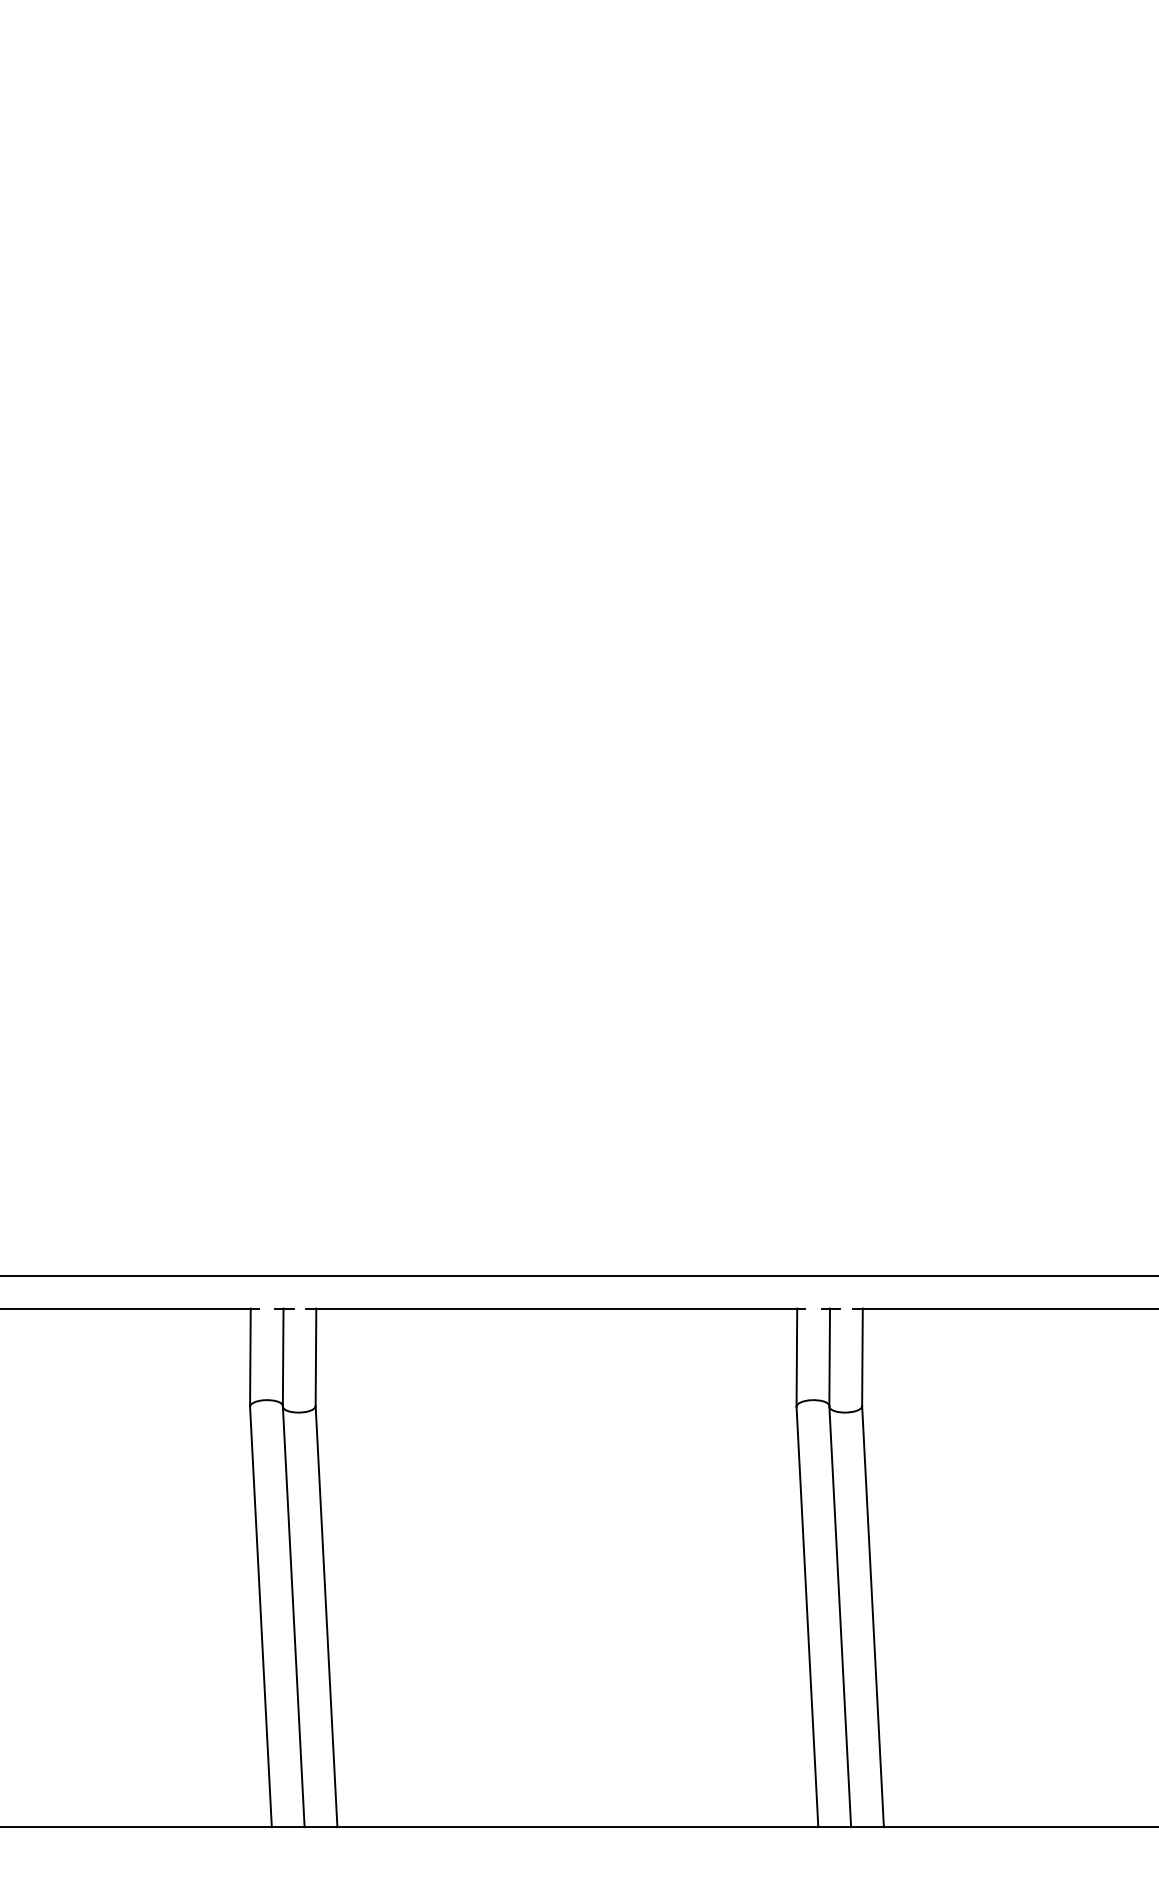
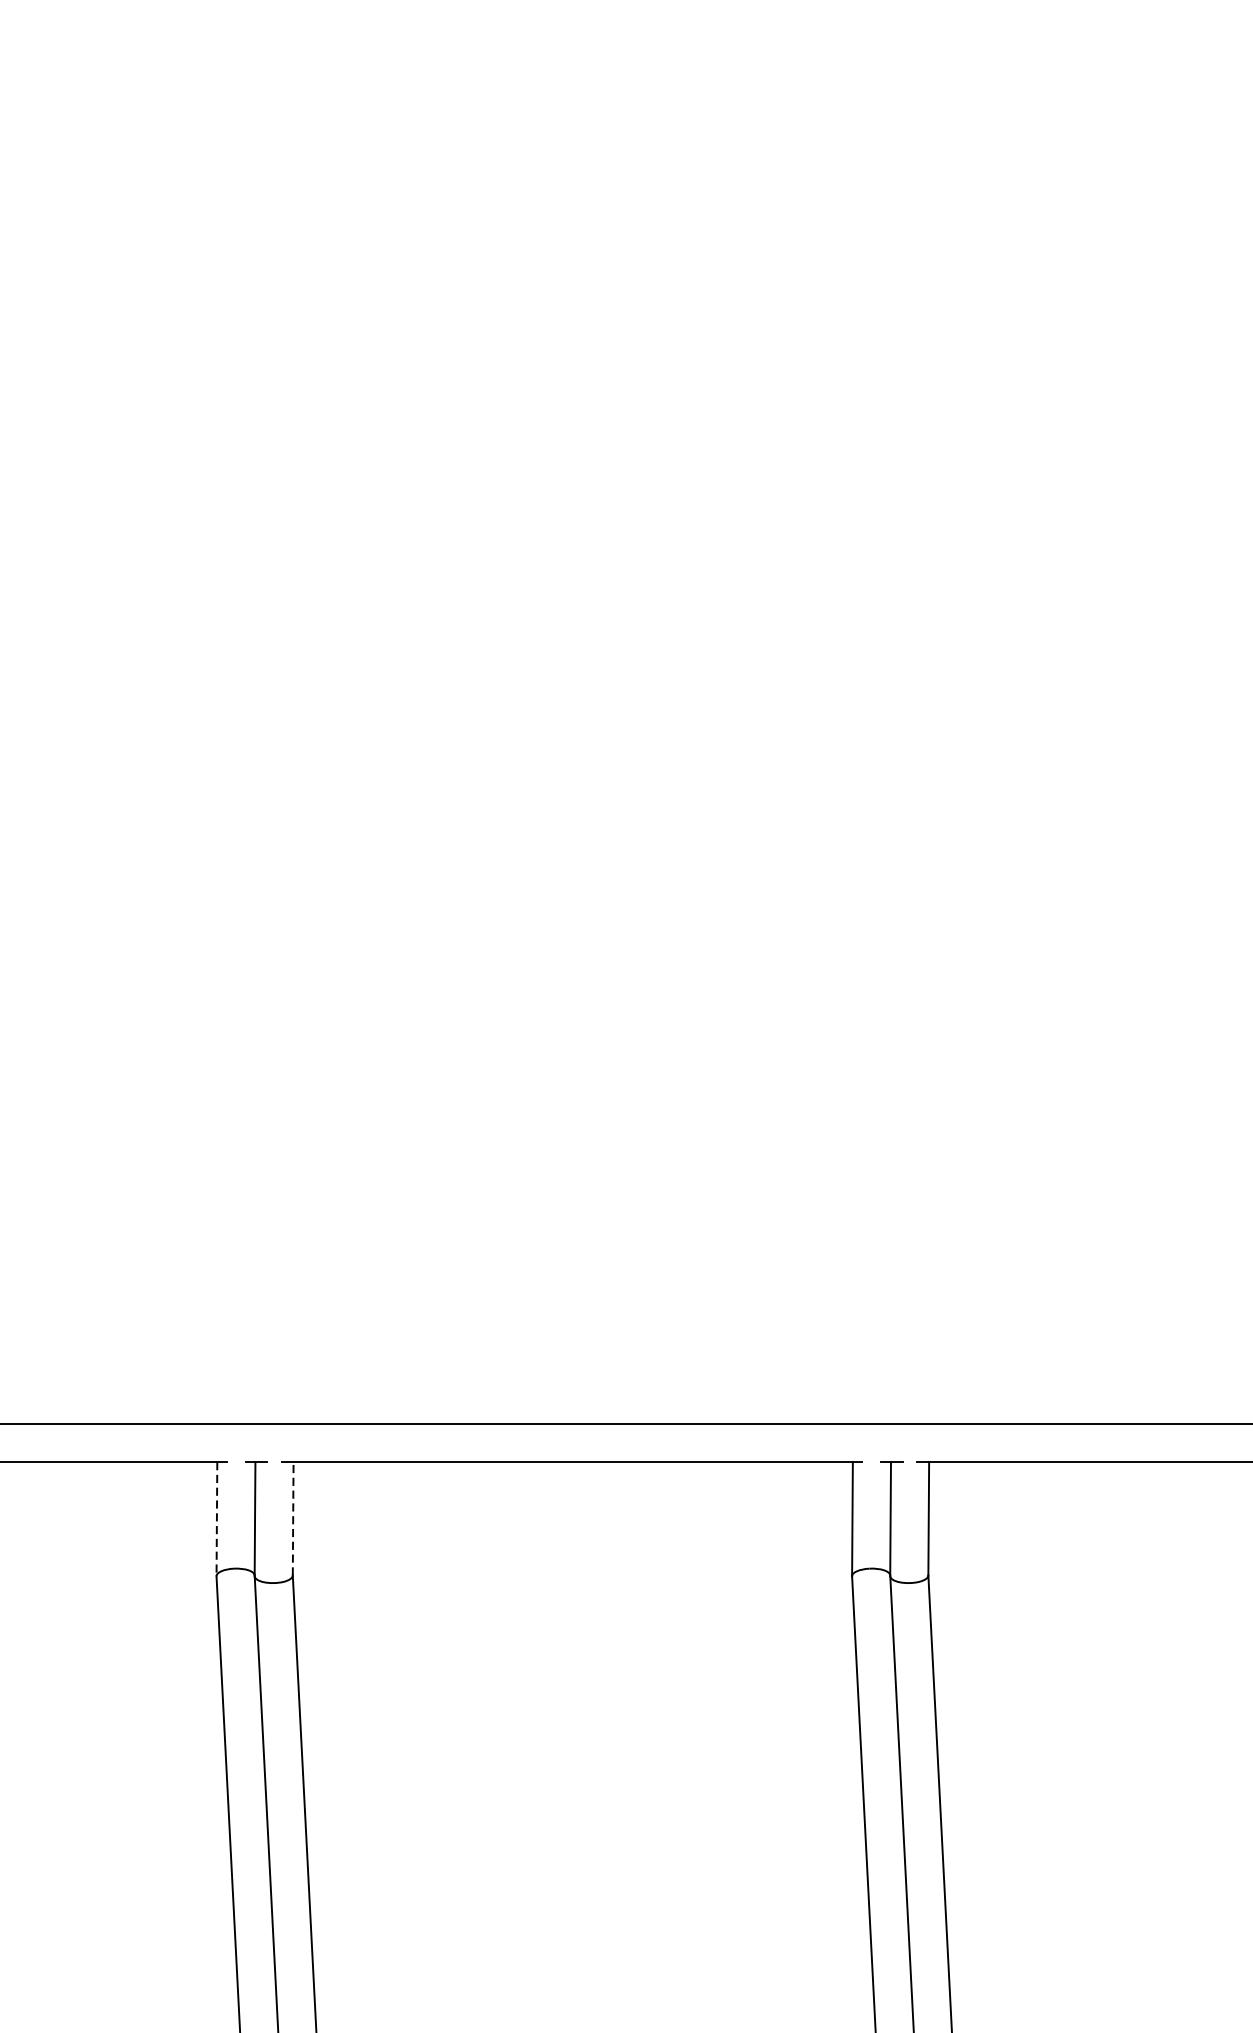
line: (315, 1357) -> (292, 1519), solid -> dashed
line: (250, 1358) -> (217, 1520), solid -> dashed

